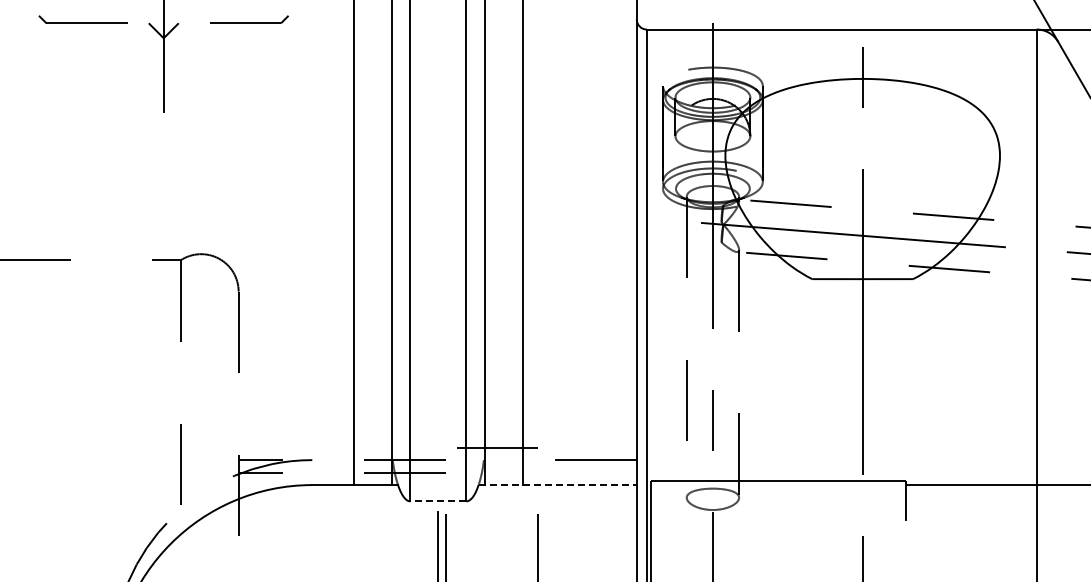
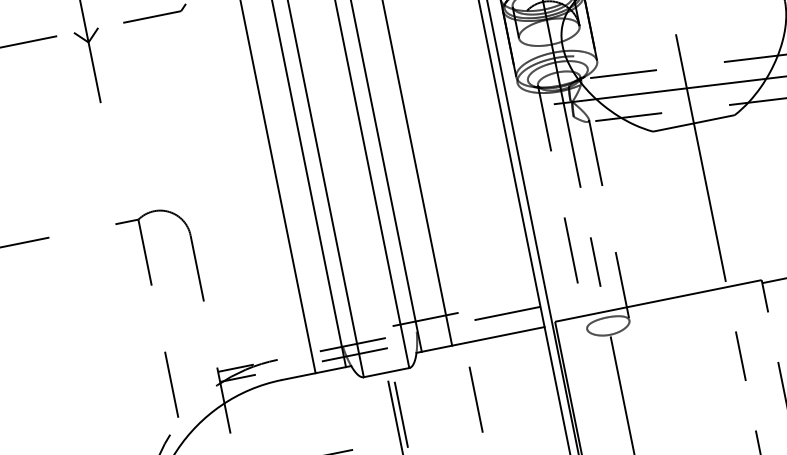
line: (558, 485) -> (481, 340), dashed -> solid
line: (437, 501) -> (385, 372), dashed -> solid

